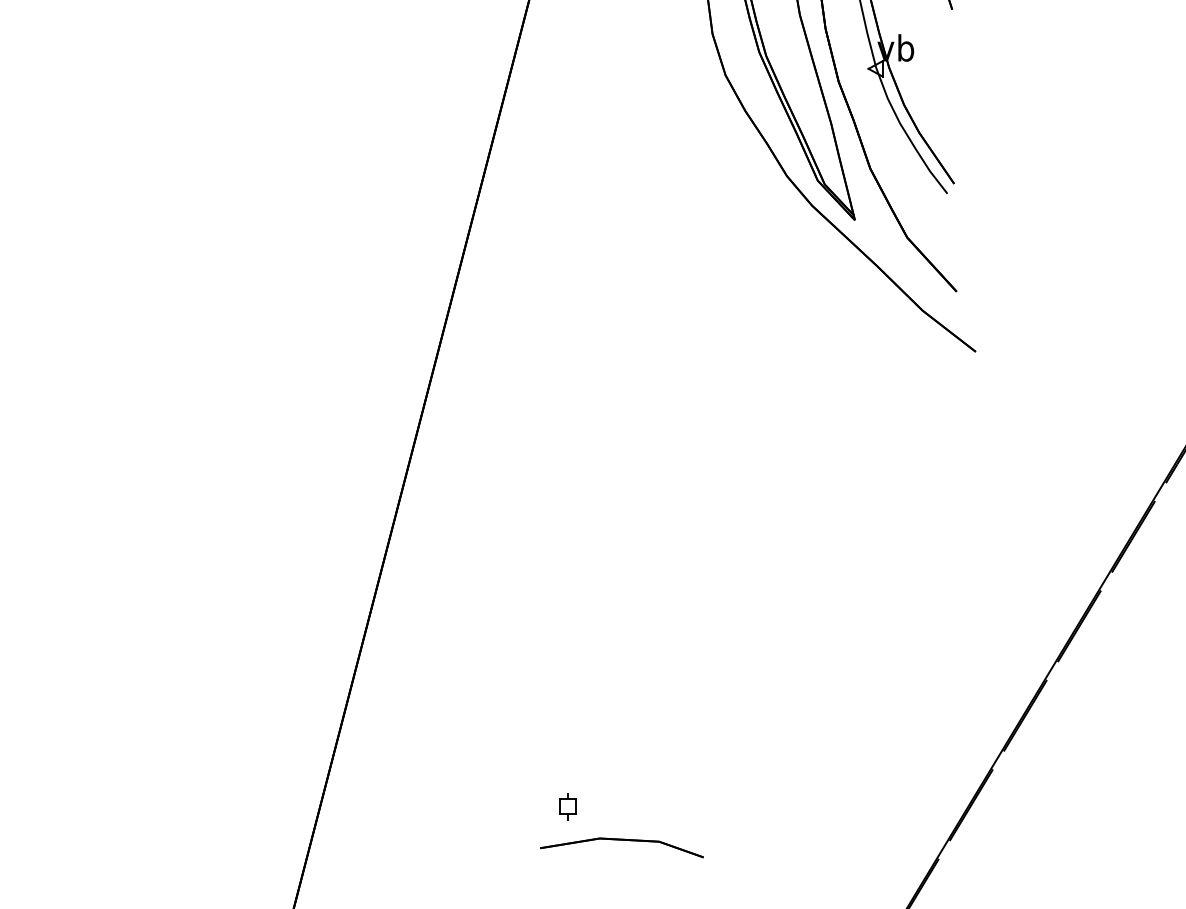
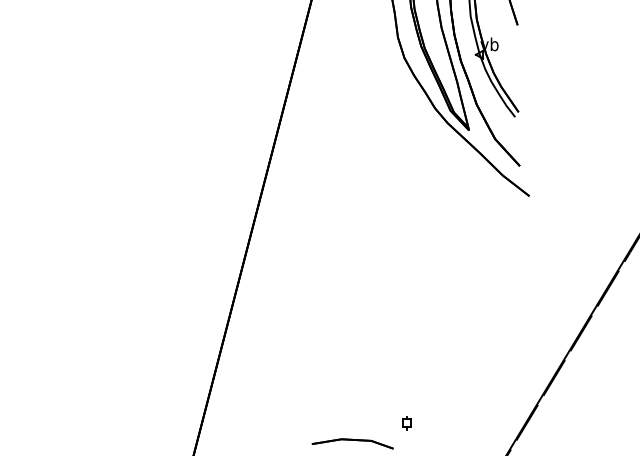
part: (567, 806) -> (406, 423), moved

